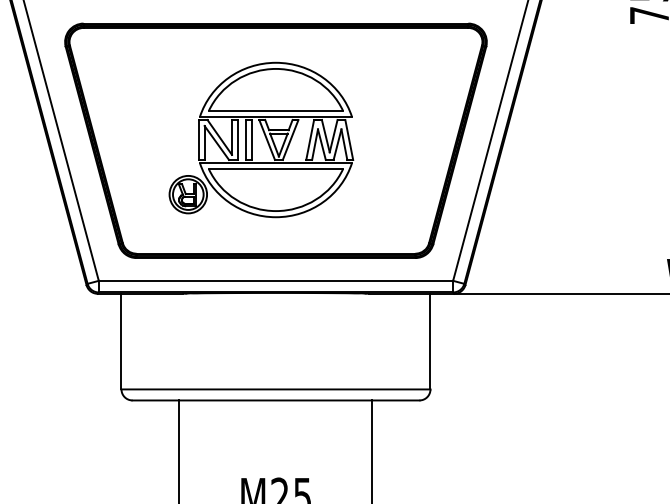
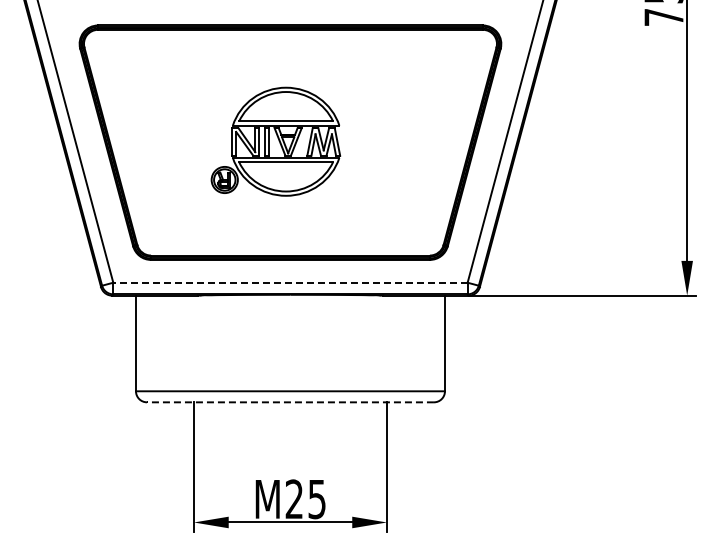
part: (261, 139) -> (275, 141), size x0.7
line: (275, 280) -> (289, 282), solid -> dashed
line: (275, 400) -> (289, 402), solid -> dashed

